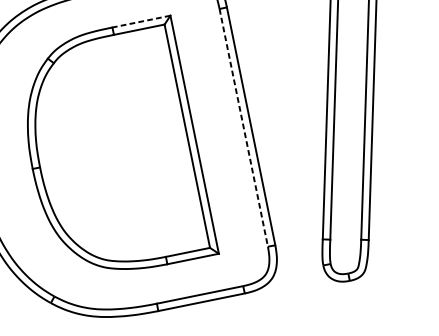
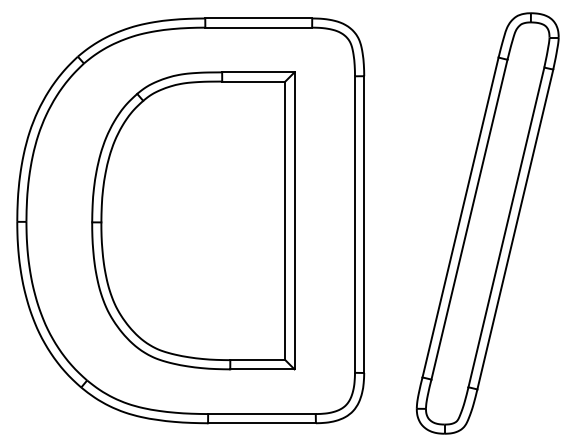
line: (140, 21) -> (257, 72), dashed -> solid
line: (244, 128) -> (355, 225), dashed -> solid

